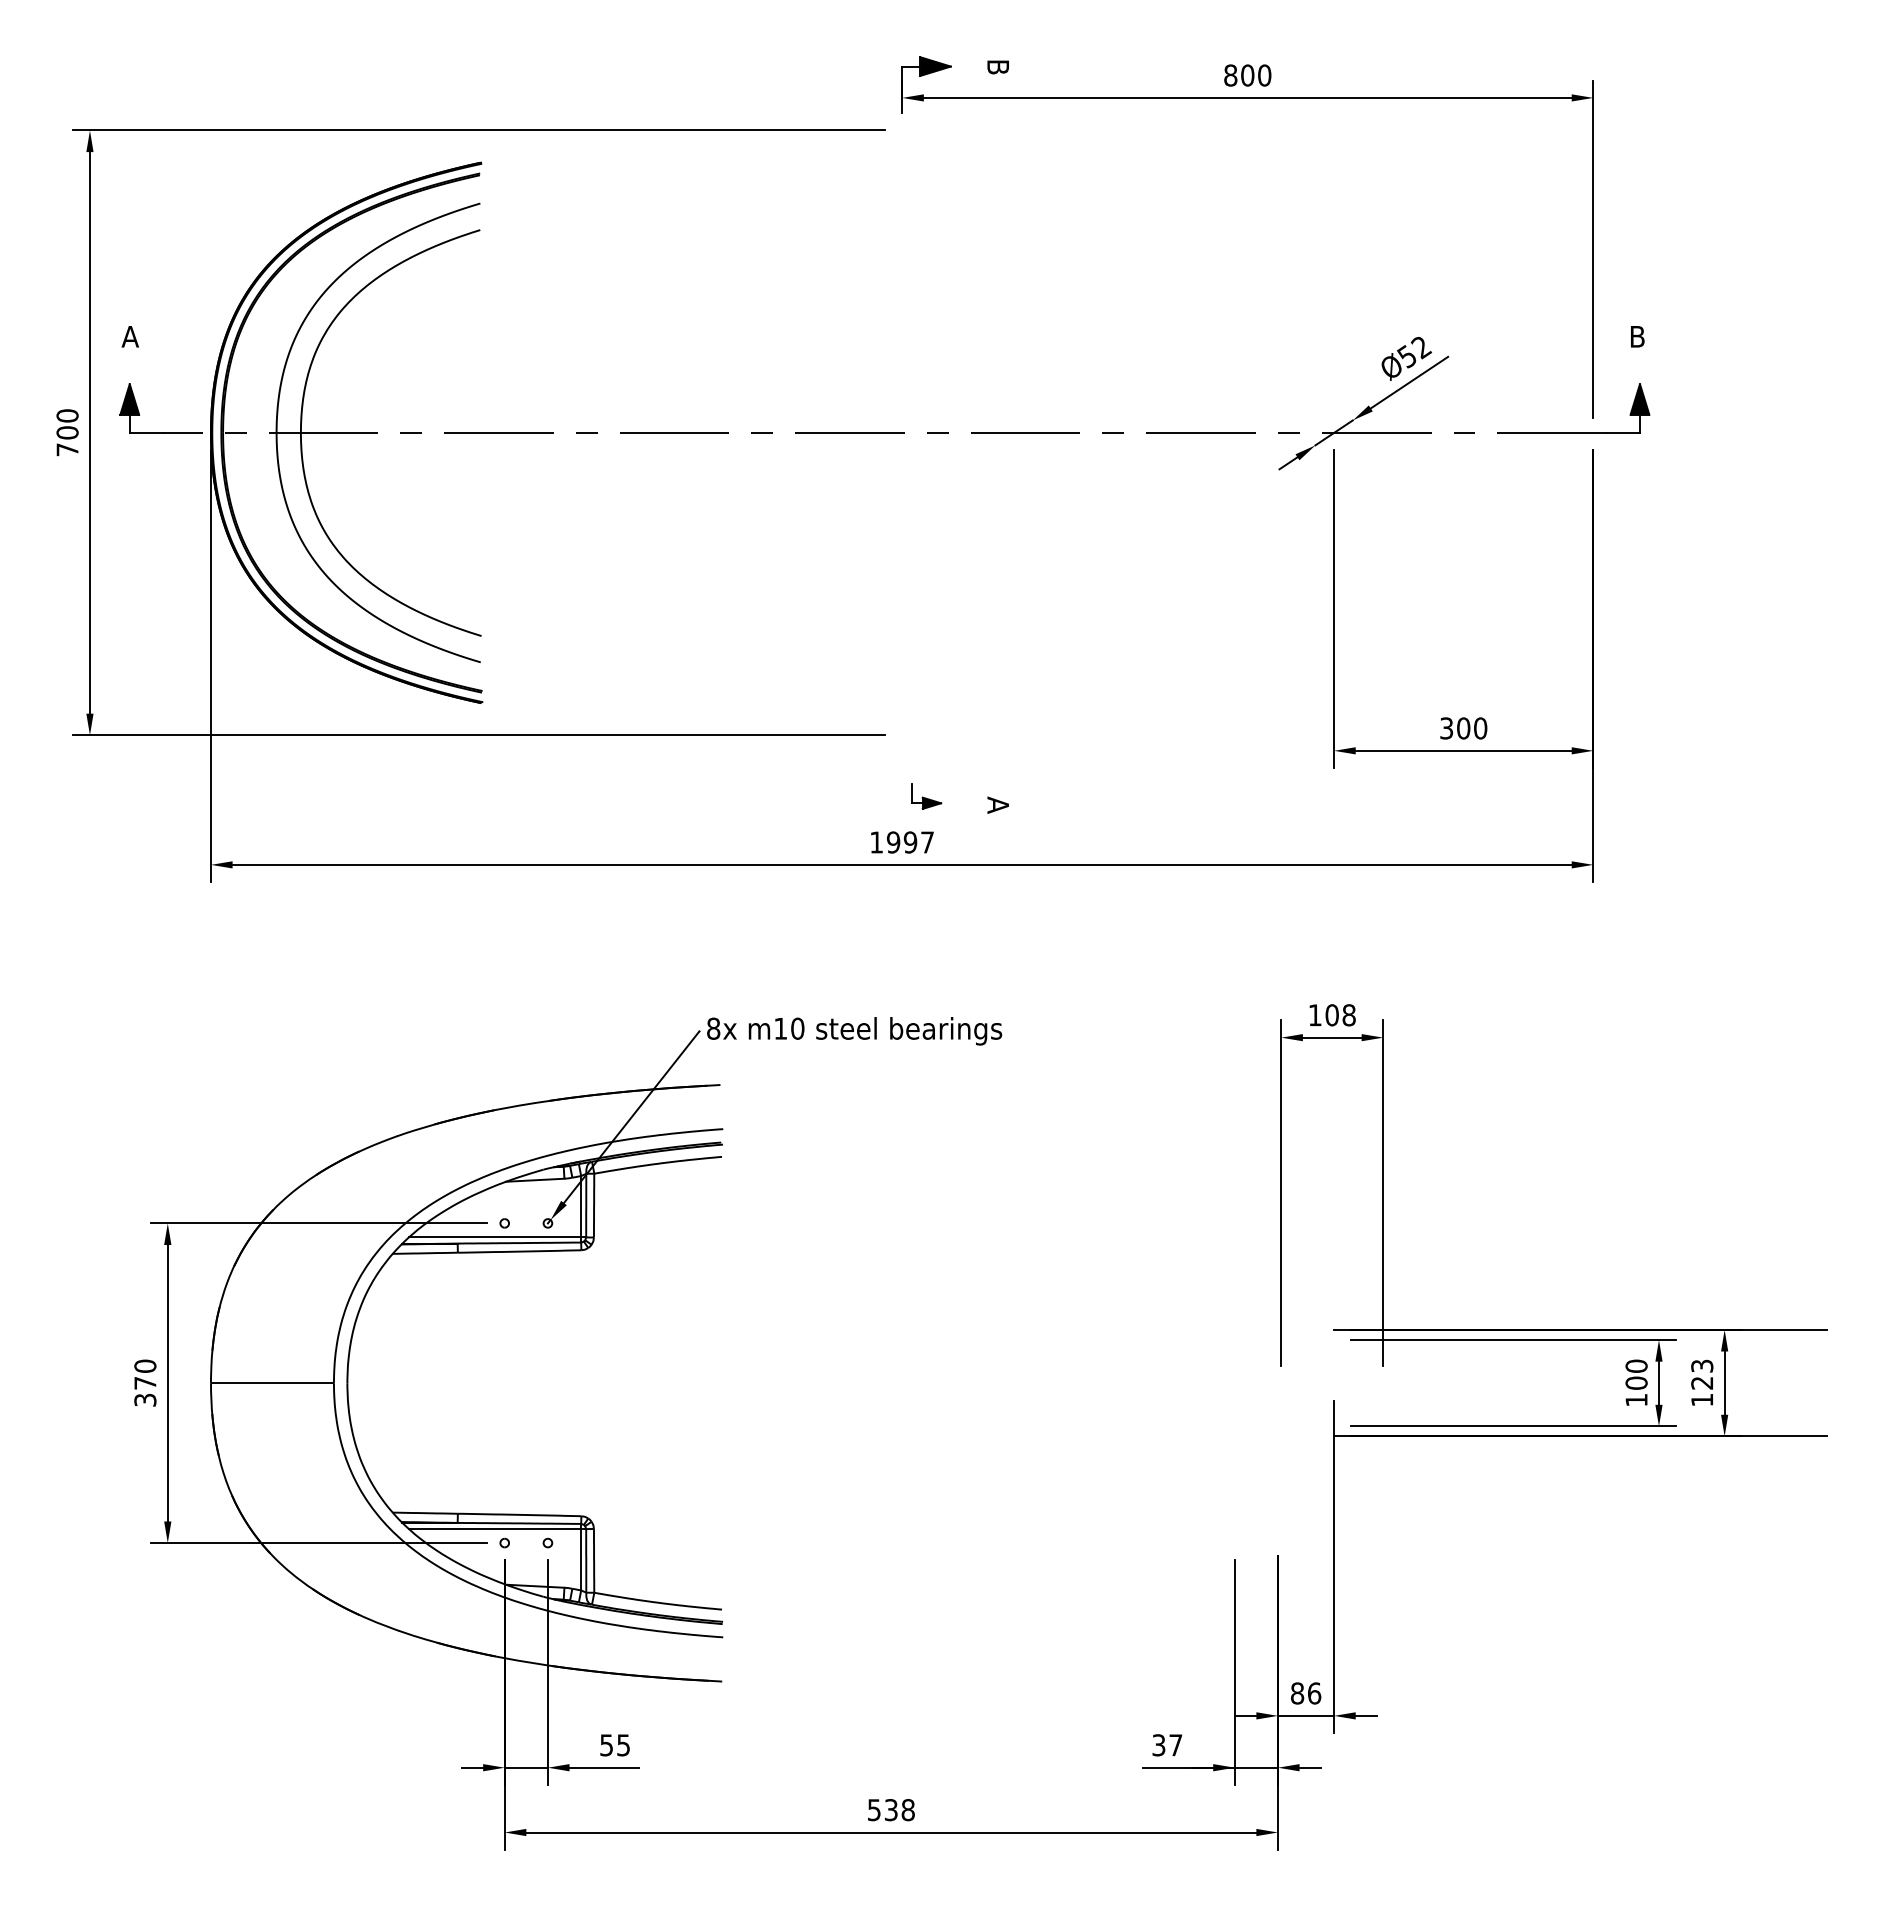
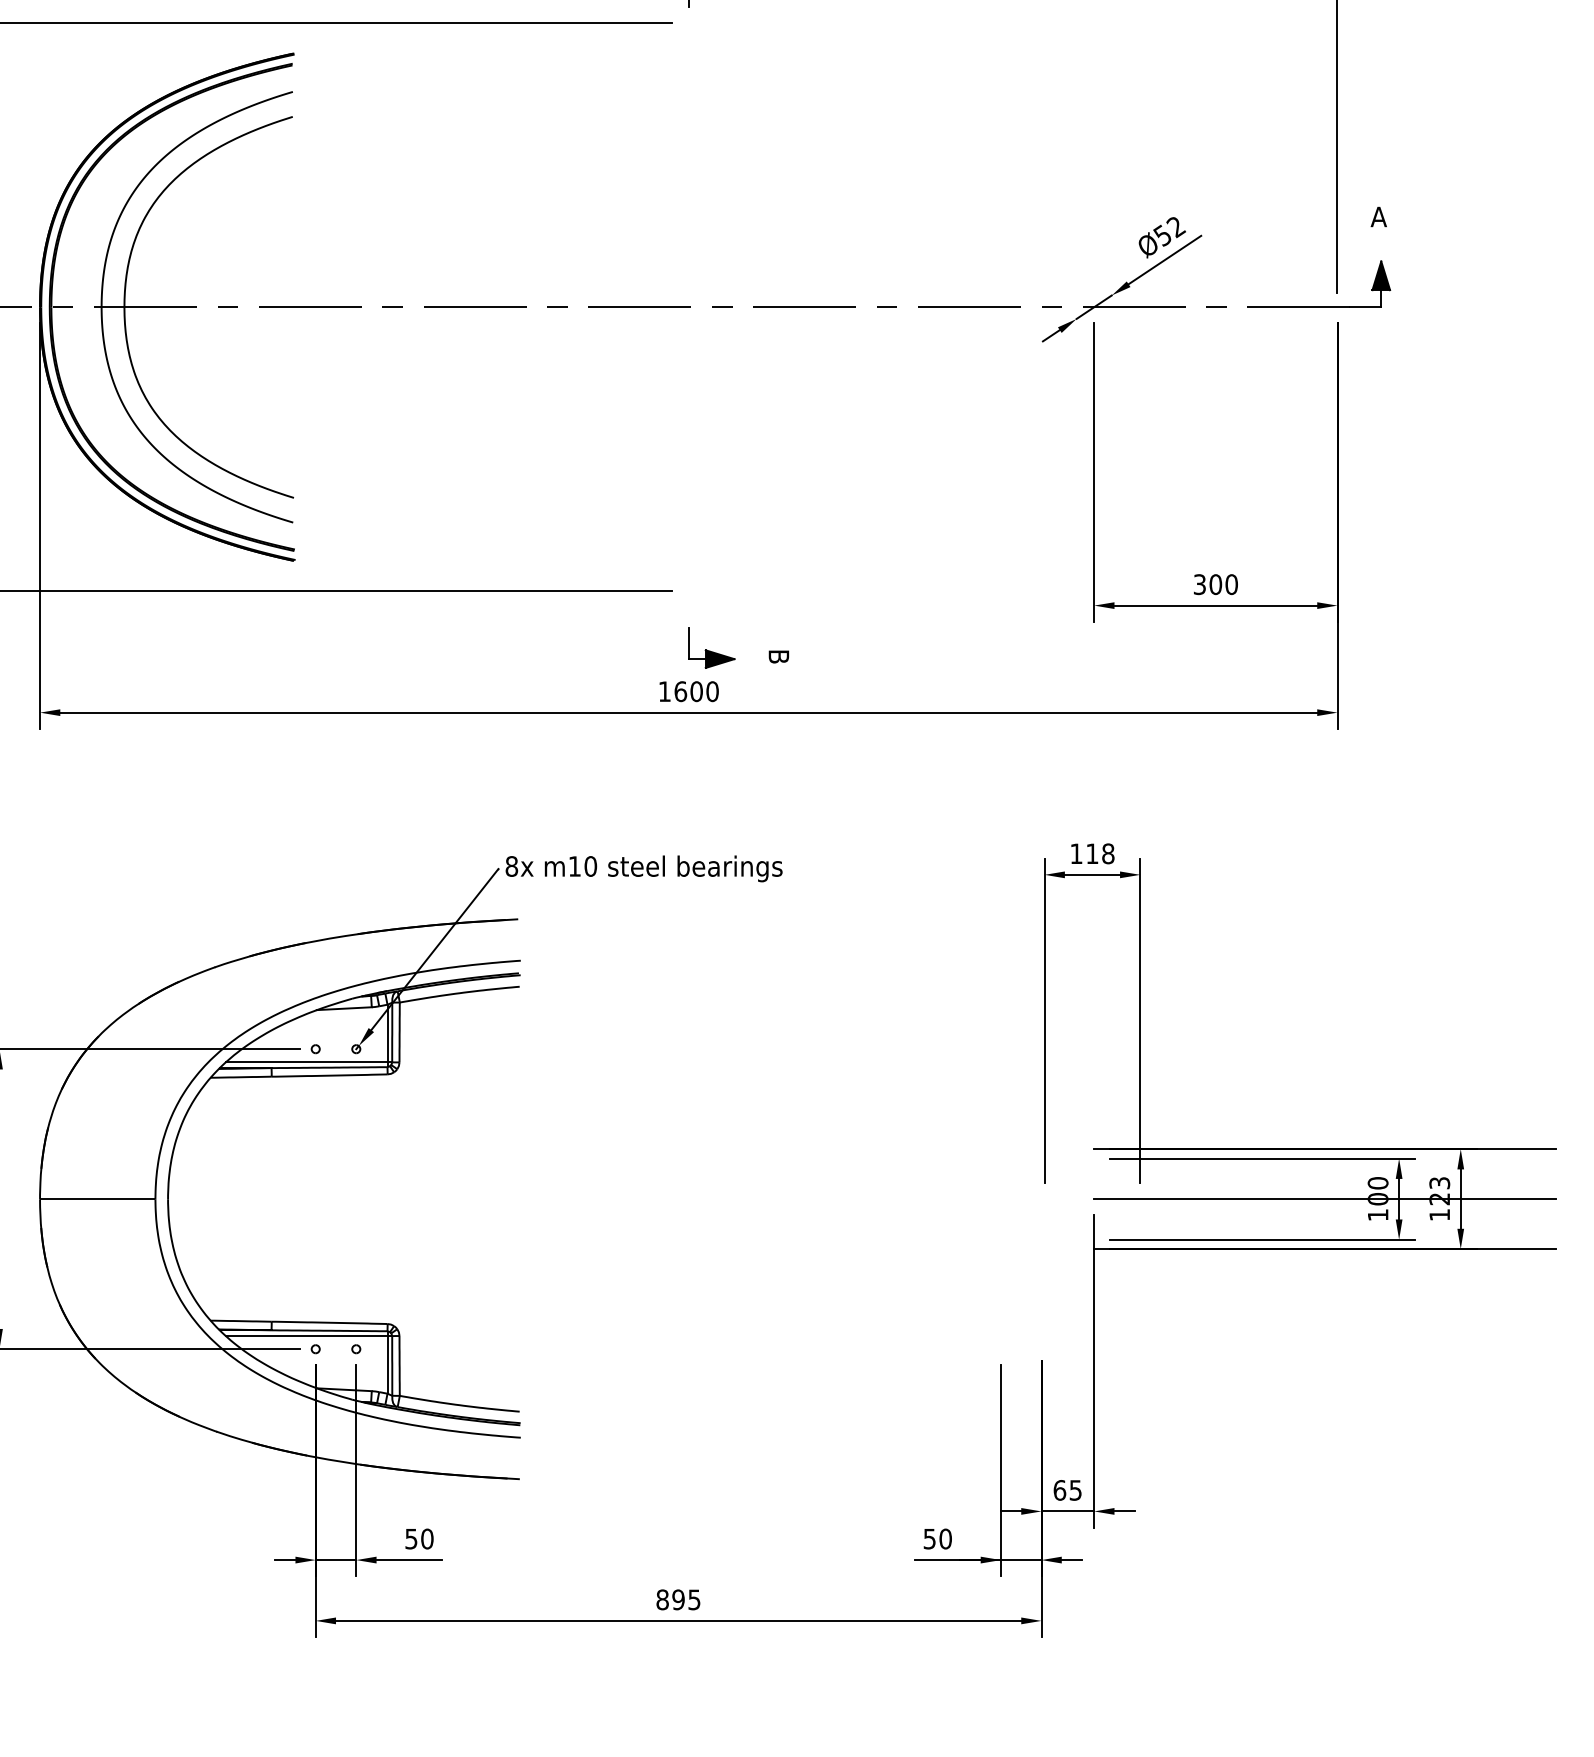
text: (1637, 336) -> (1378, 216), B -> A
part: (926, 796) -> (711, 648), size x1.67
text: (997, 804) -> (778, 656), A -> B
text: (910, 842) -> (696, 691), 1997 -> 1600
text: (1331, 1015) -> (1091, 854), 108 -> 118
line: (1580, 1383) -> (1325, 1199), added
text: (1306, 1693) -> (1068, 1490), 86 -> 65
text: (623, 1745) -> (427, 1539), 55 -> 50
text: (1167, 1745) -> (937, 1539), 37 -> 50
text: (890, 1810) -> (677, 1600), 538 -> 895

